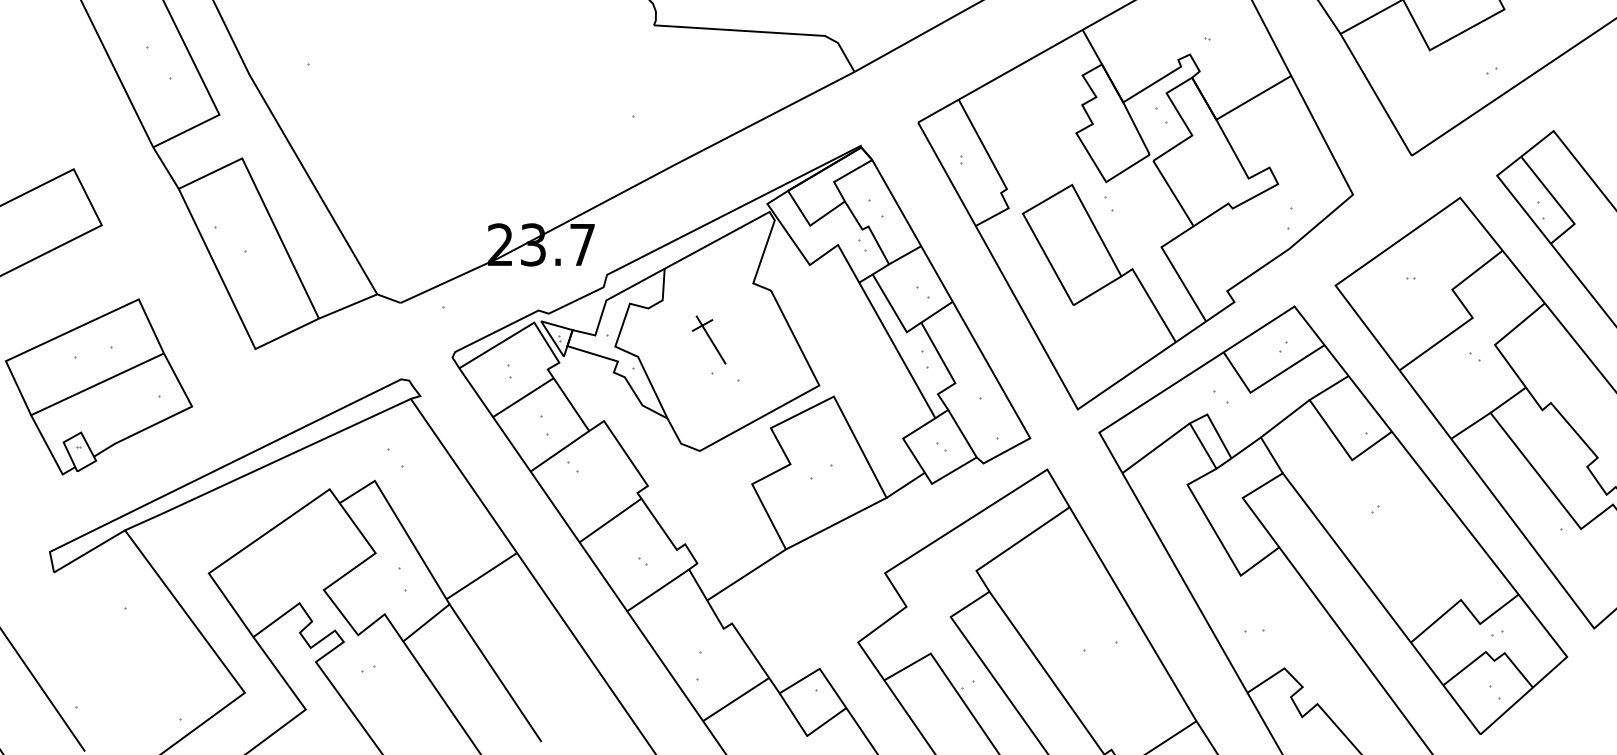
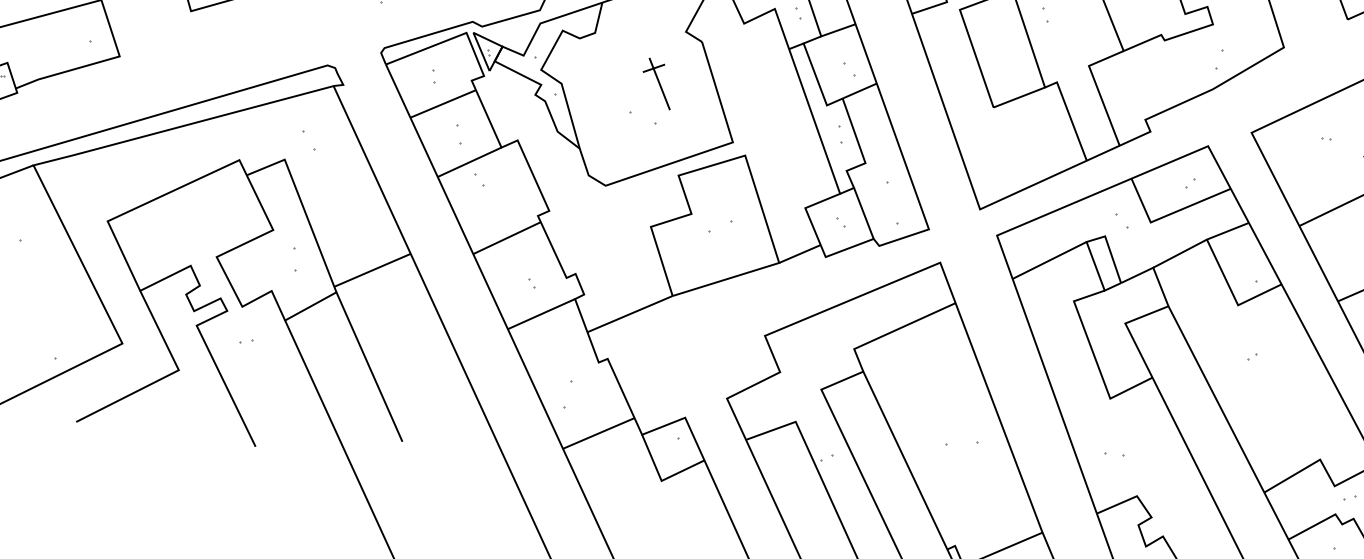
part: (709, 339) -> (658, 83), moved

